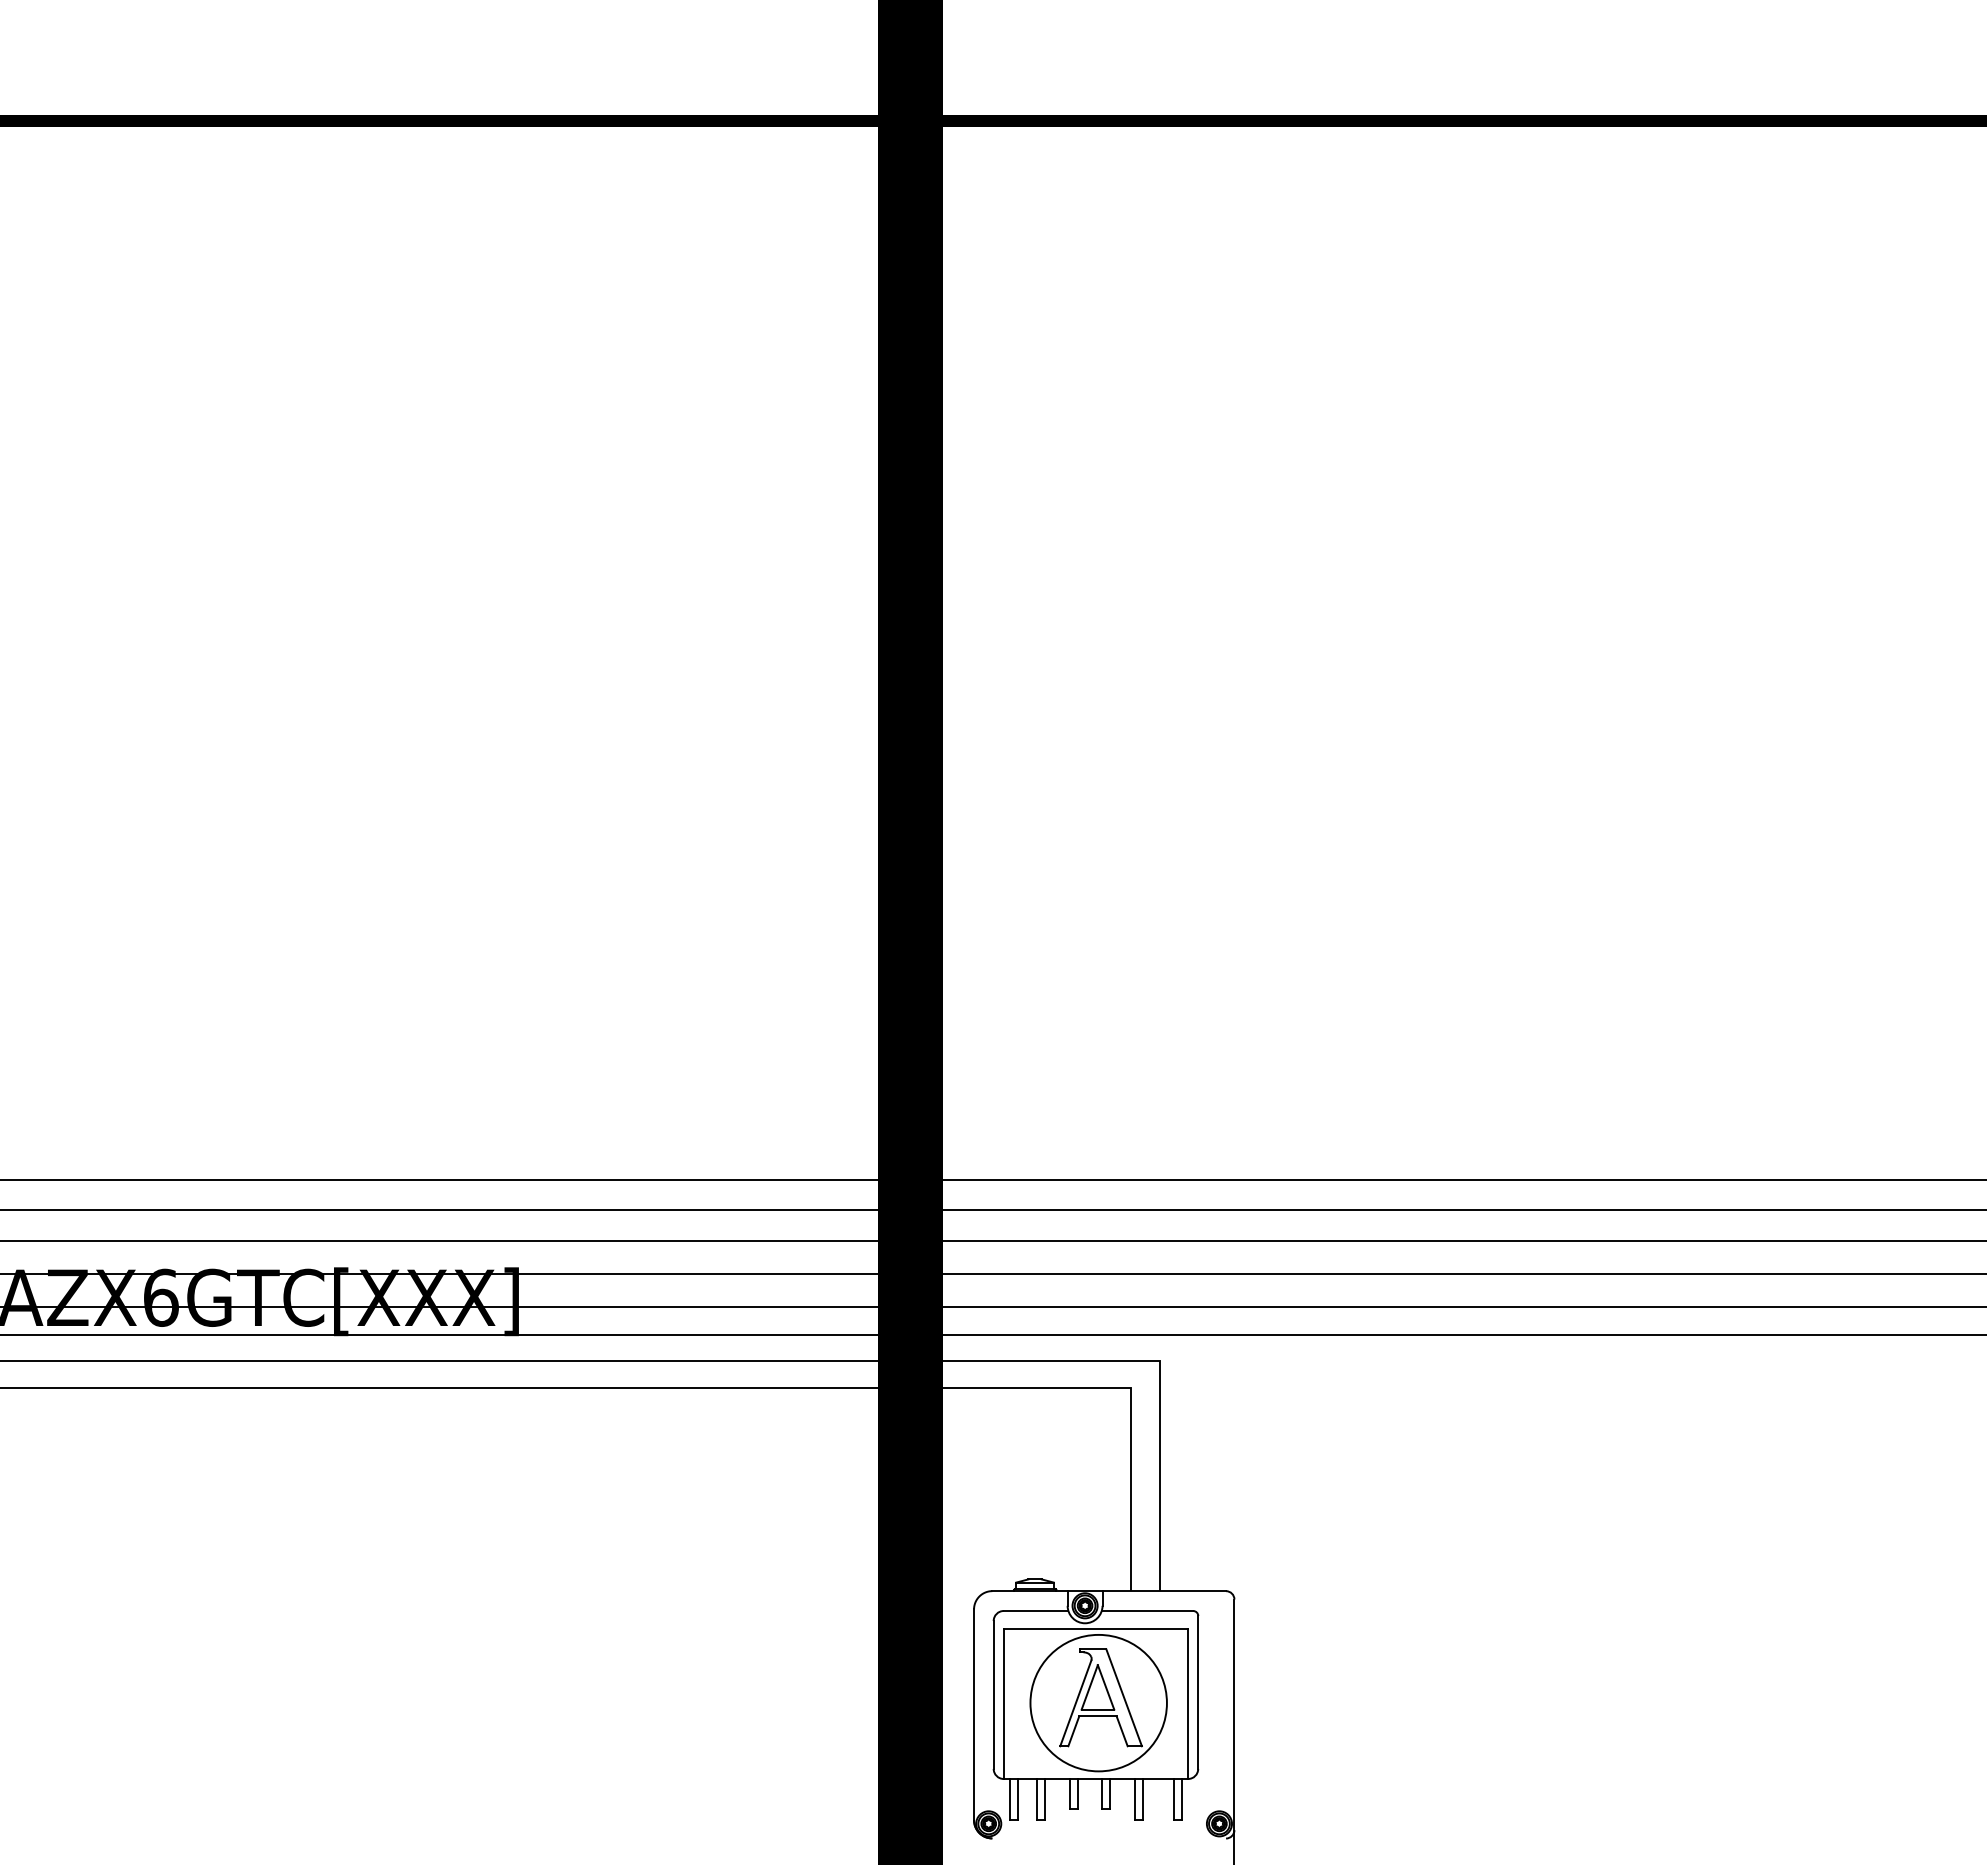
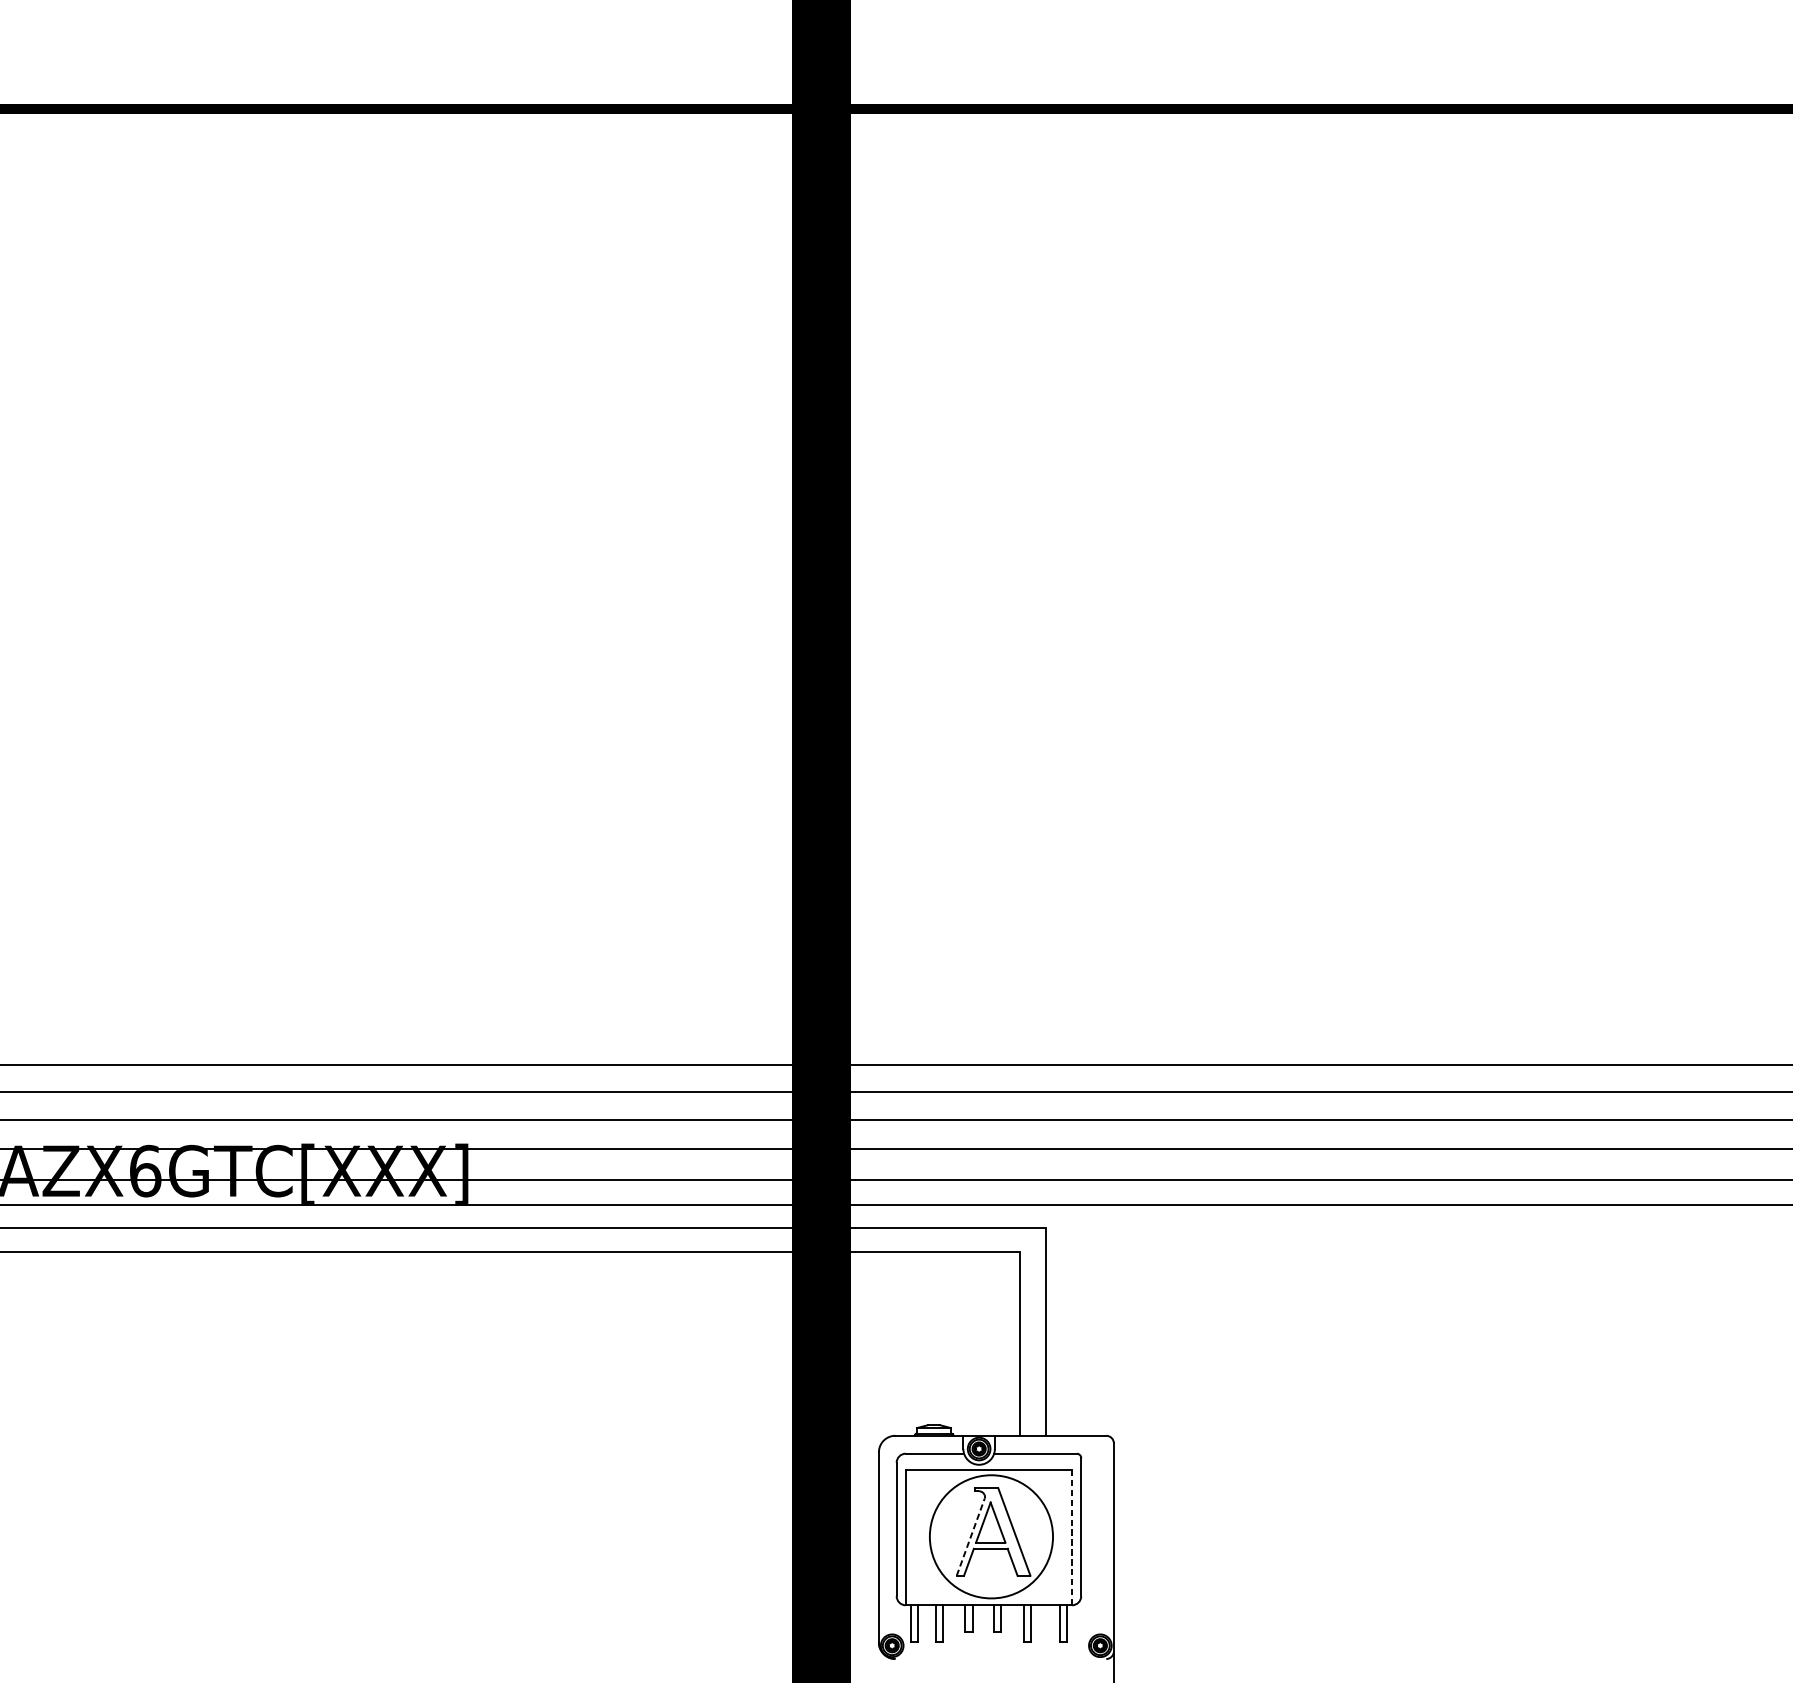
line: (1075, 1703) -> (970, 1537), solid -> dashed
line: (1188, 1703) -> (1072, 1537), solid -> dashed

